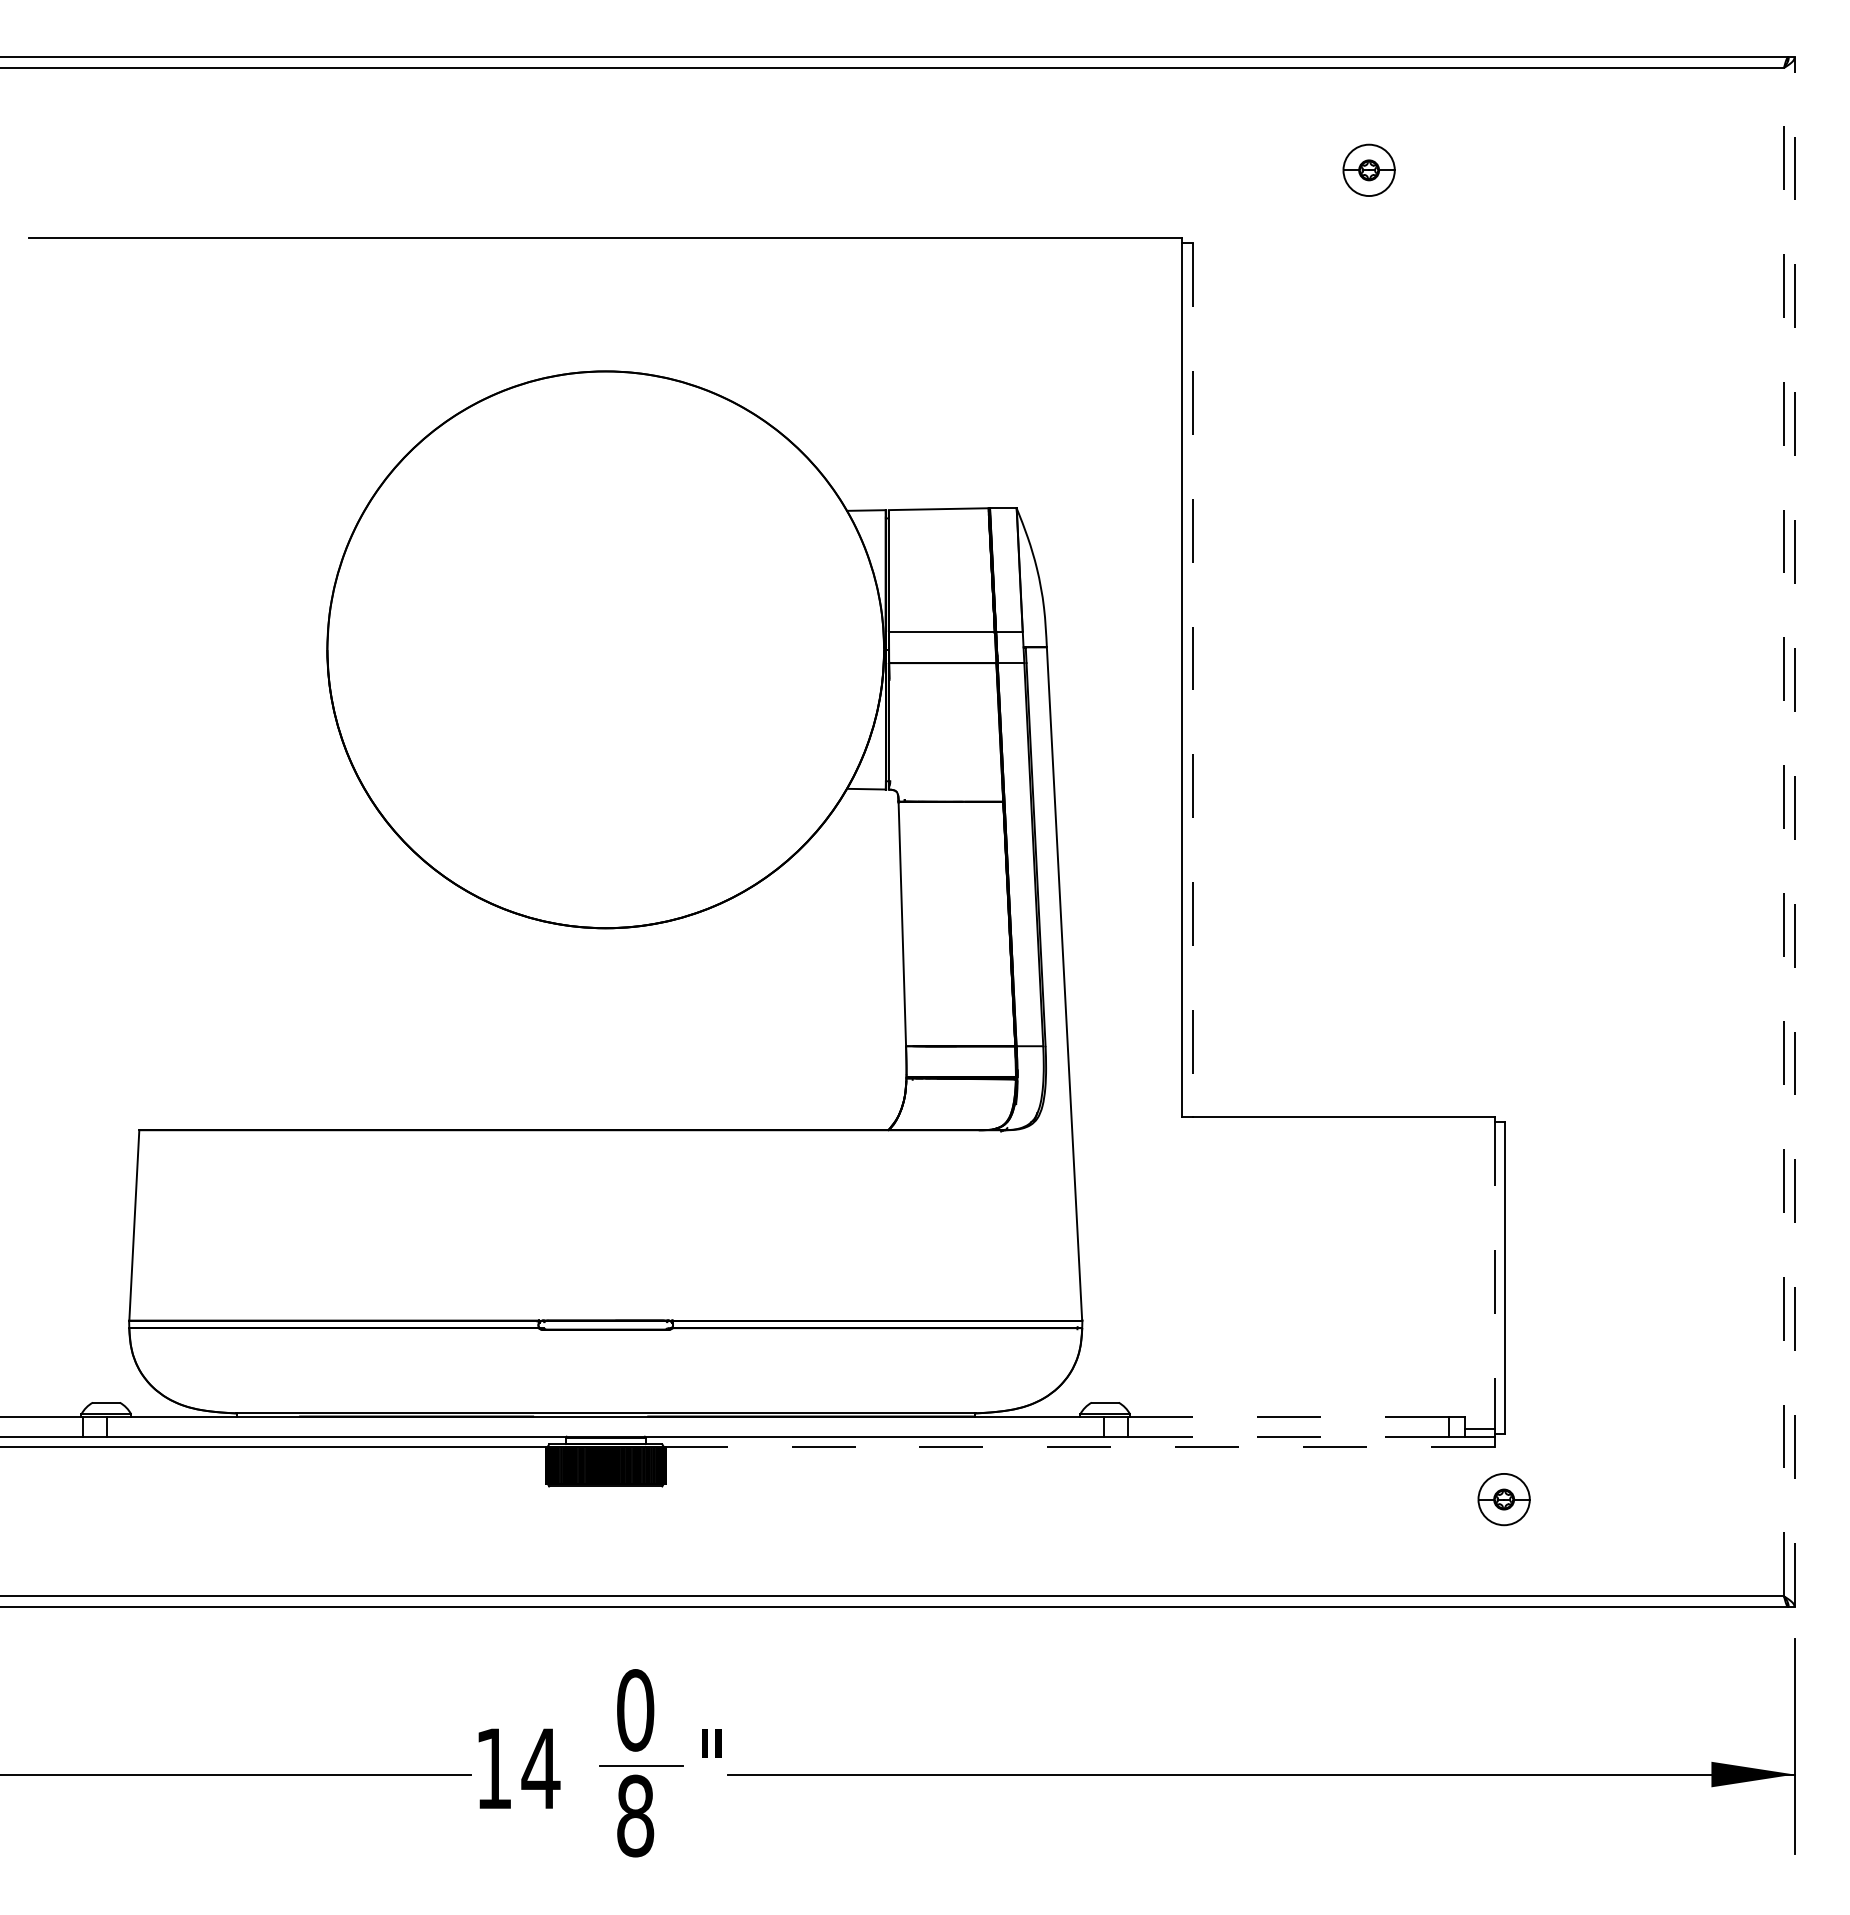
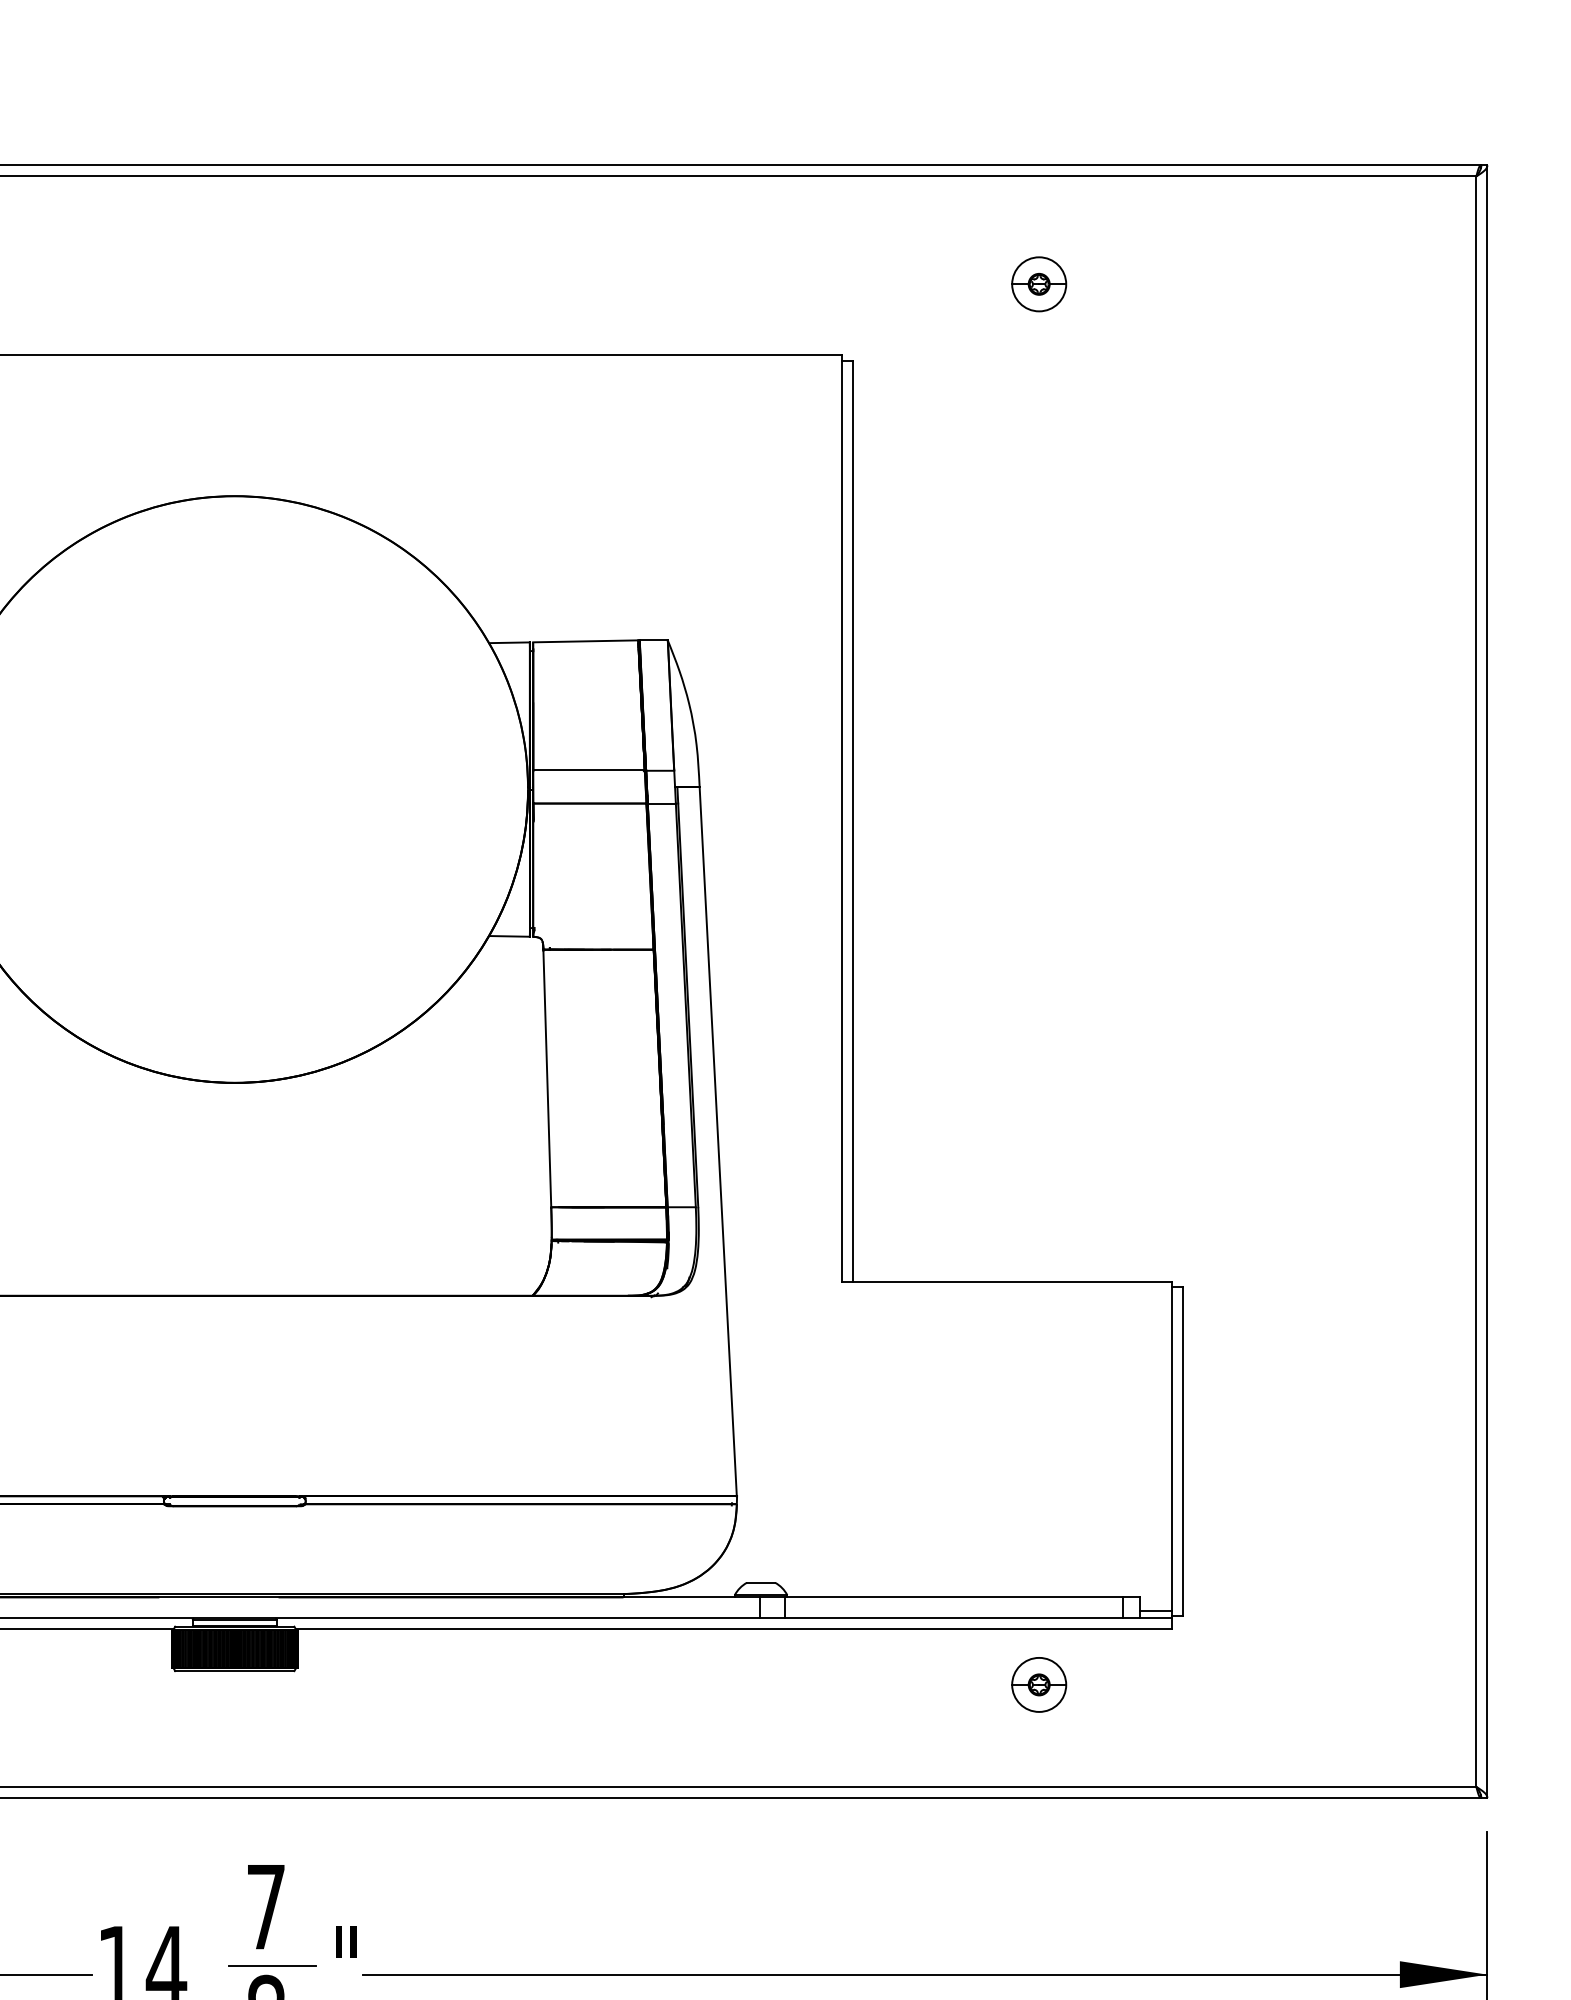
line: (1192, 679) -> (853, 820), dashed -> solid
line: (1784, 831) -> (1476, 980), dashed -> solid
line: (1794, 832) -> (1487, 982), dashed -> solid
line: (1494, 1277) -> (1171, 1450), dashed -> solid
line: (1288, 1416) -> (954, 1597), dashed -> solid
line: (1288, 1436) -> (954, 1618), dashed -> solid
line: (1079, 1446) -> (734, 1629), dashed -> solid
part: (1503, 1499) -> (1038, 1684), moved
text: (635, 1710) -> (266, 1907), 0 -> 7

